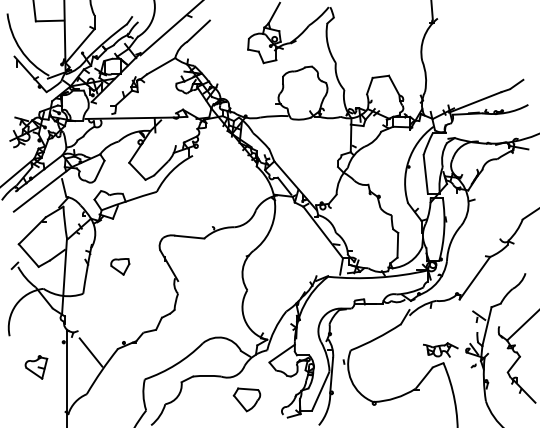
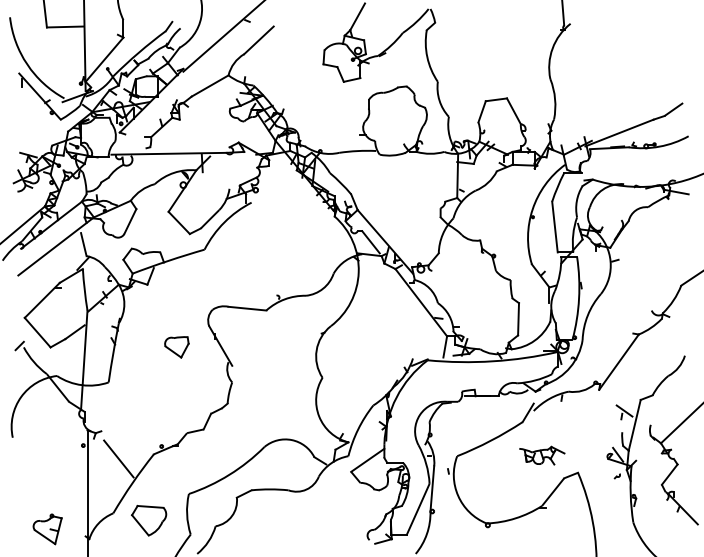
part: (119, 266) -> (176, 347), moved
part: (440, 349) -> (542, 455), moved
part: (36, 367) -> (47, 529), moved
part: (247, 399) -> (149, 520), moved

